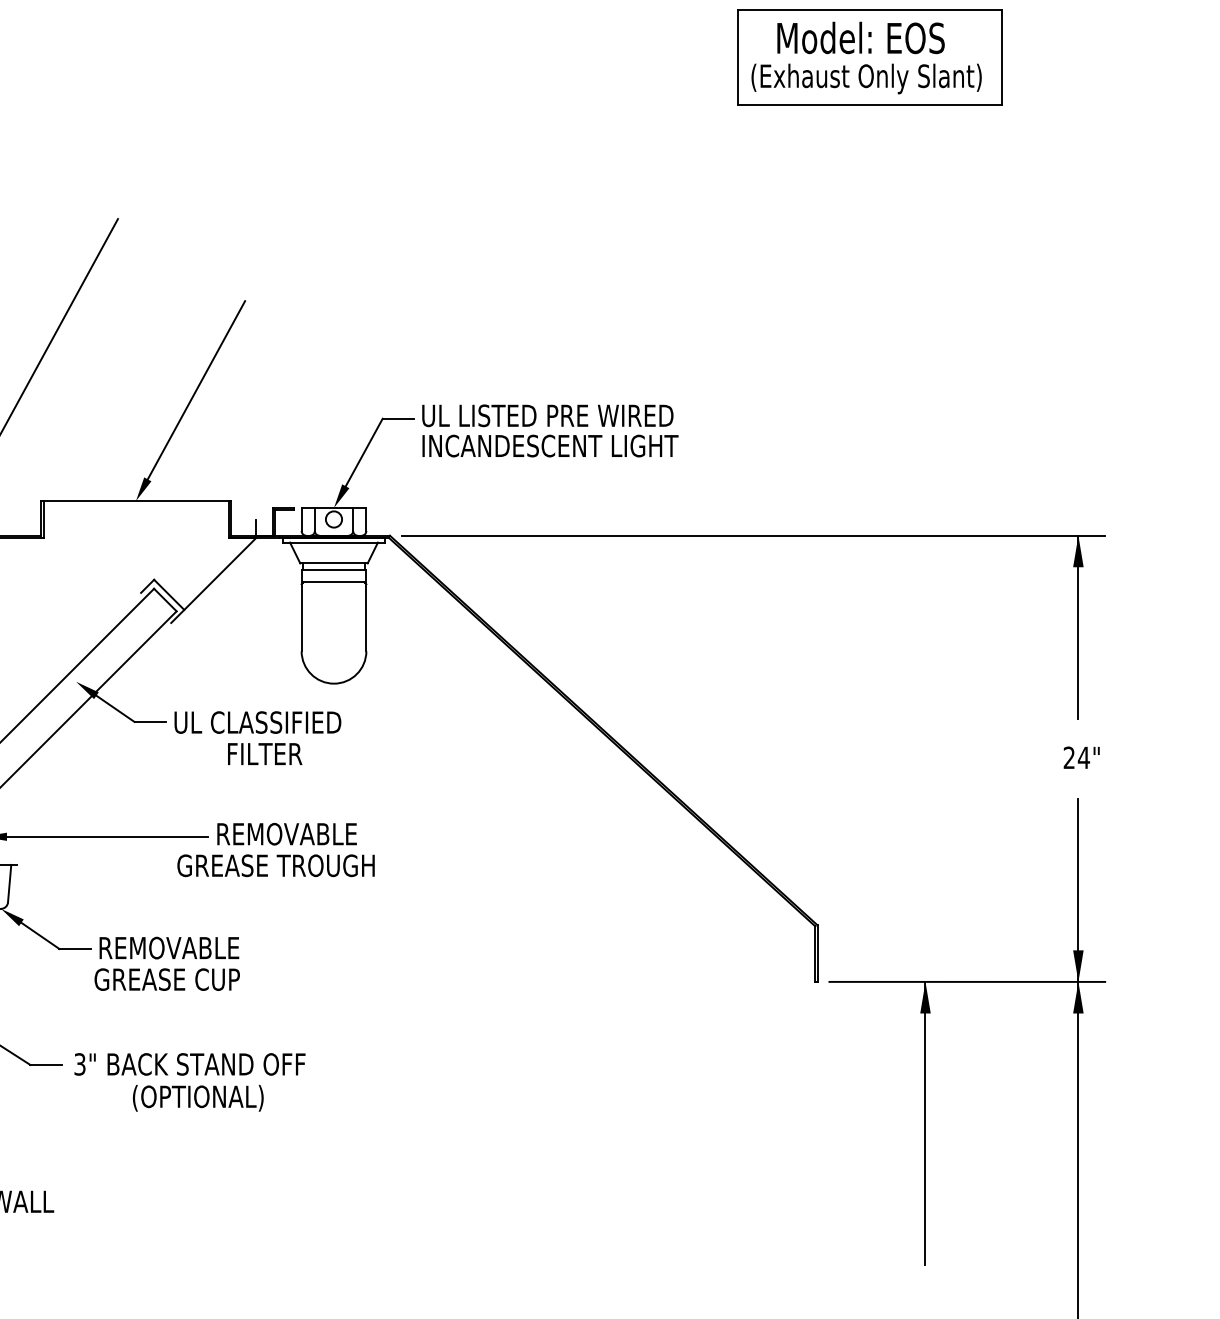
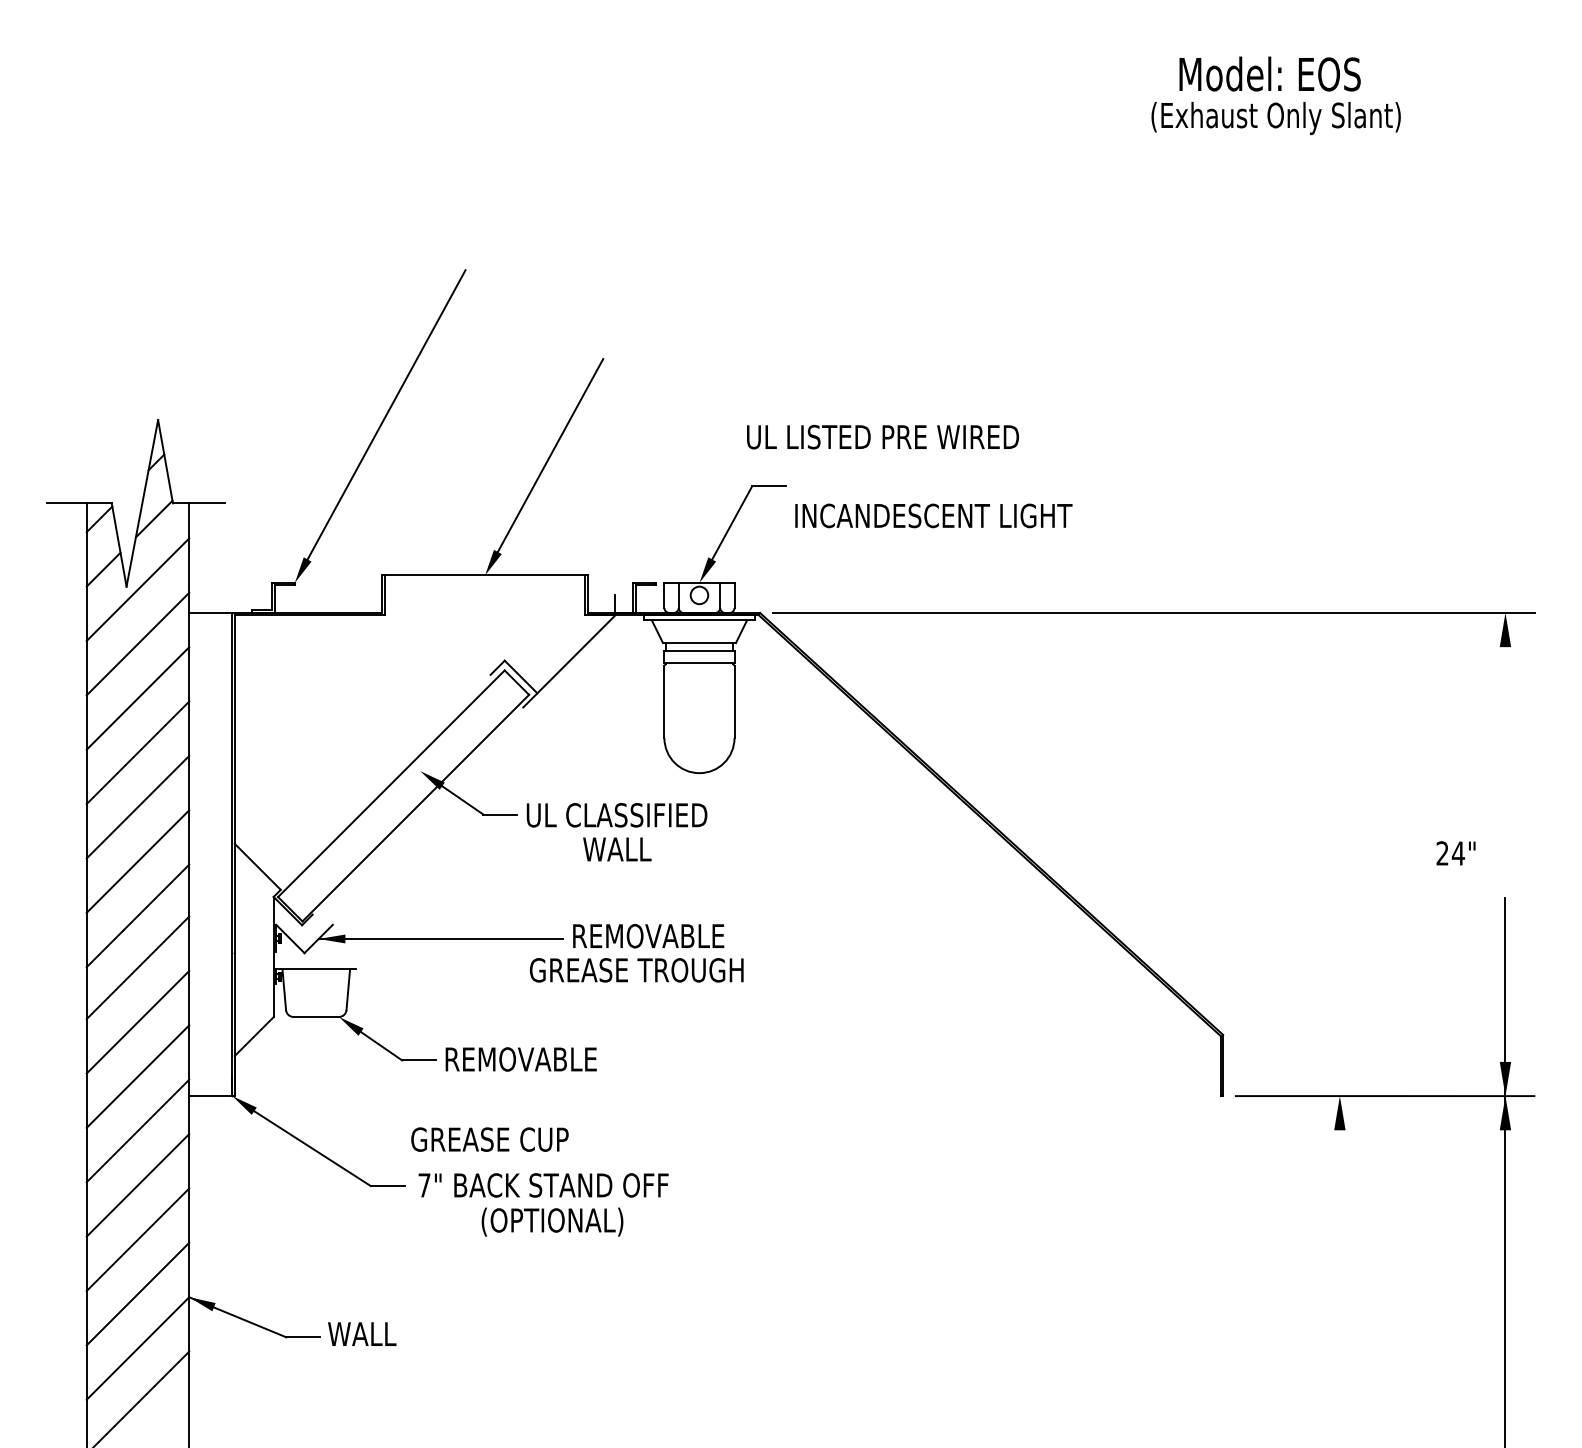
part: (869, 56) -> (1279, 94), removed
text: (547, 415) -> (882, 436), moved
line: (1078, 626) -> (1505, 711), removed
text: (264, 754) -> (624, 849), FILTER -> WALL
text: (1081, 757) -> (1455, 853), moved
text: (166, 979) -> (489, 1139), moved
text: (80, 1064) -> (424, 1185), 3" -> 7"
line: (925, 1123) -> (1339, 1249), removed

